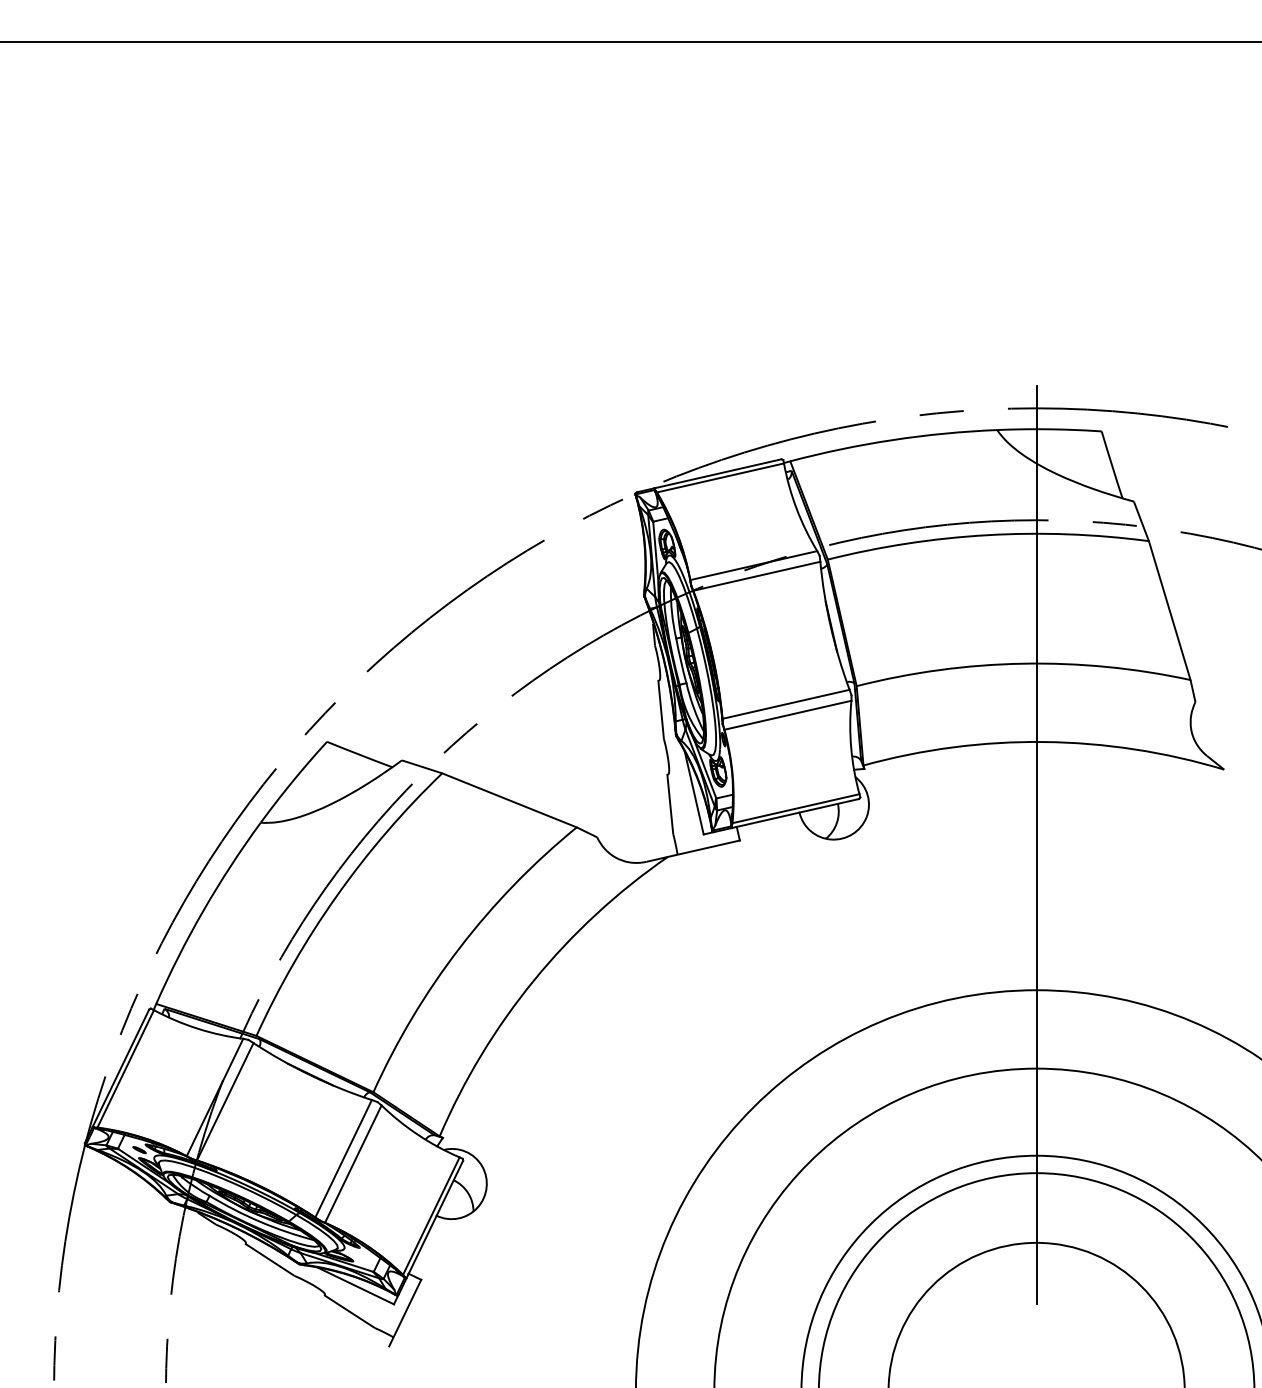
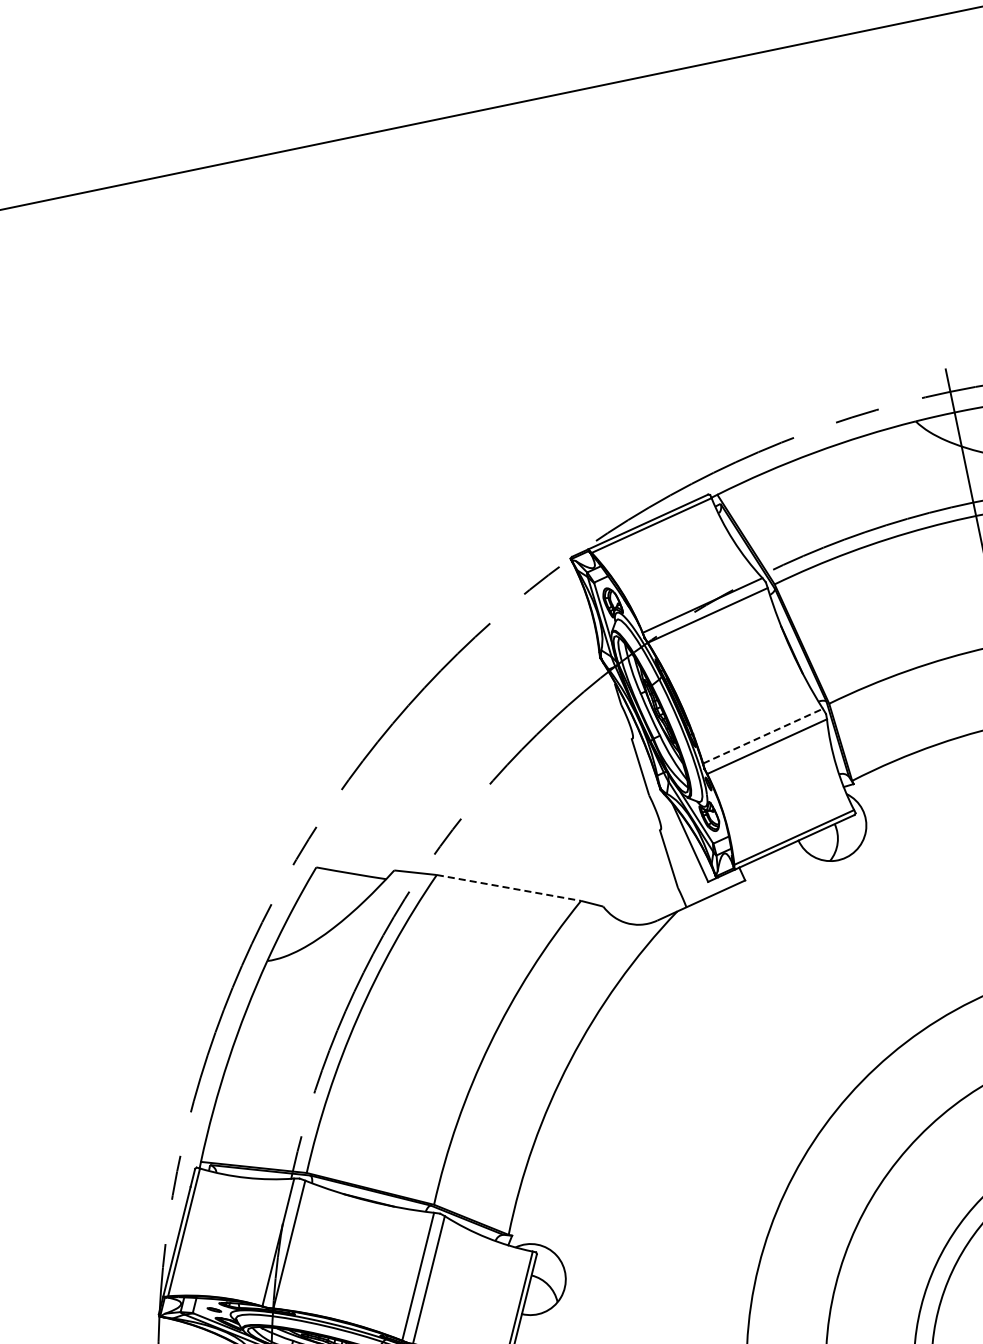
line: (786, 704) -> (763, 736), solid -> dashed
line: (509, 800) -> (508, 888), solid -> dashed

